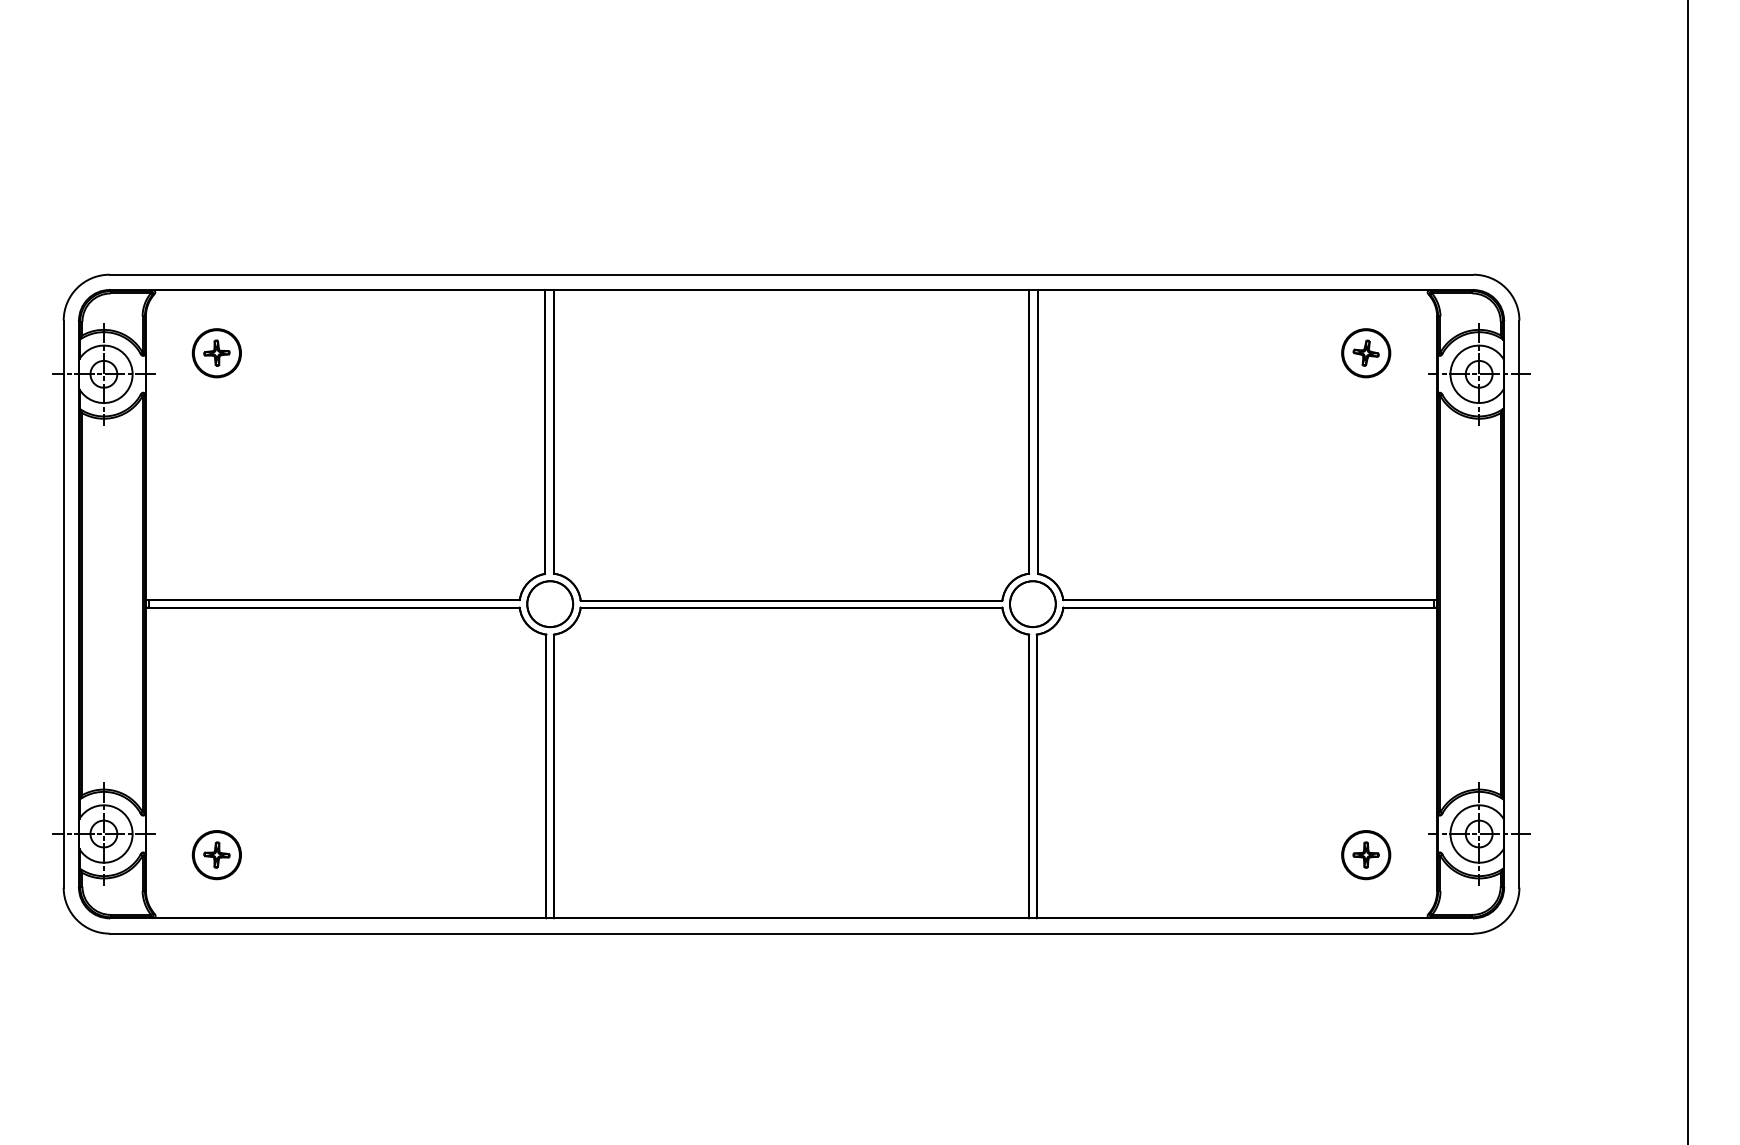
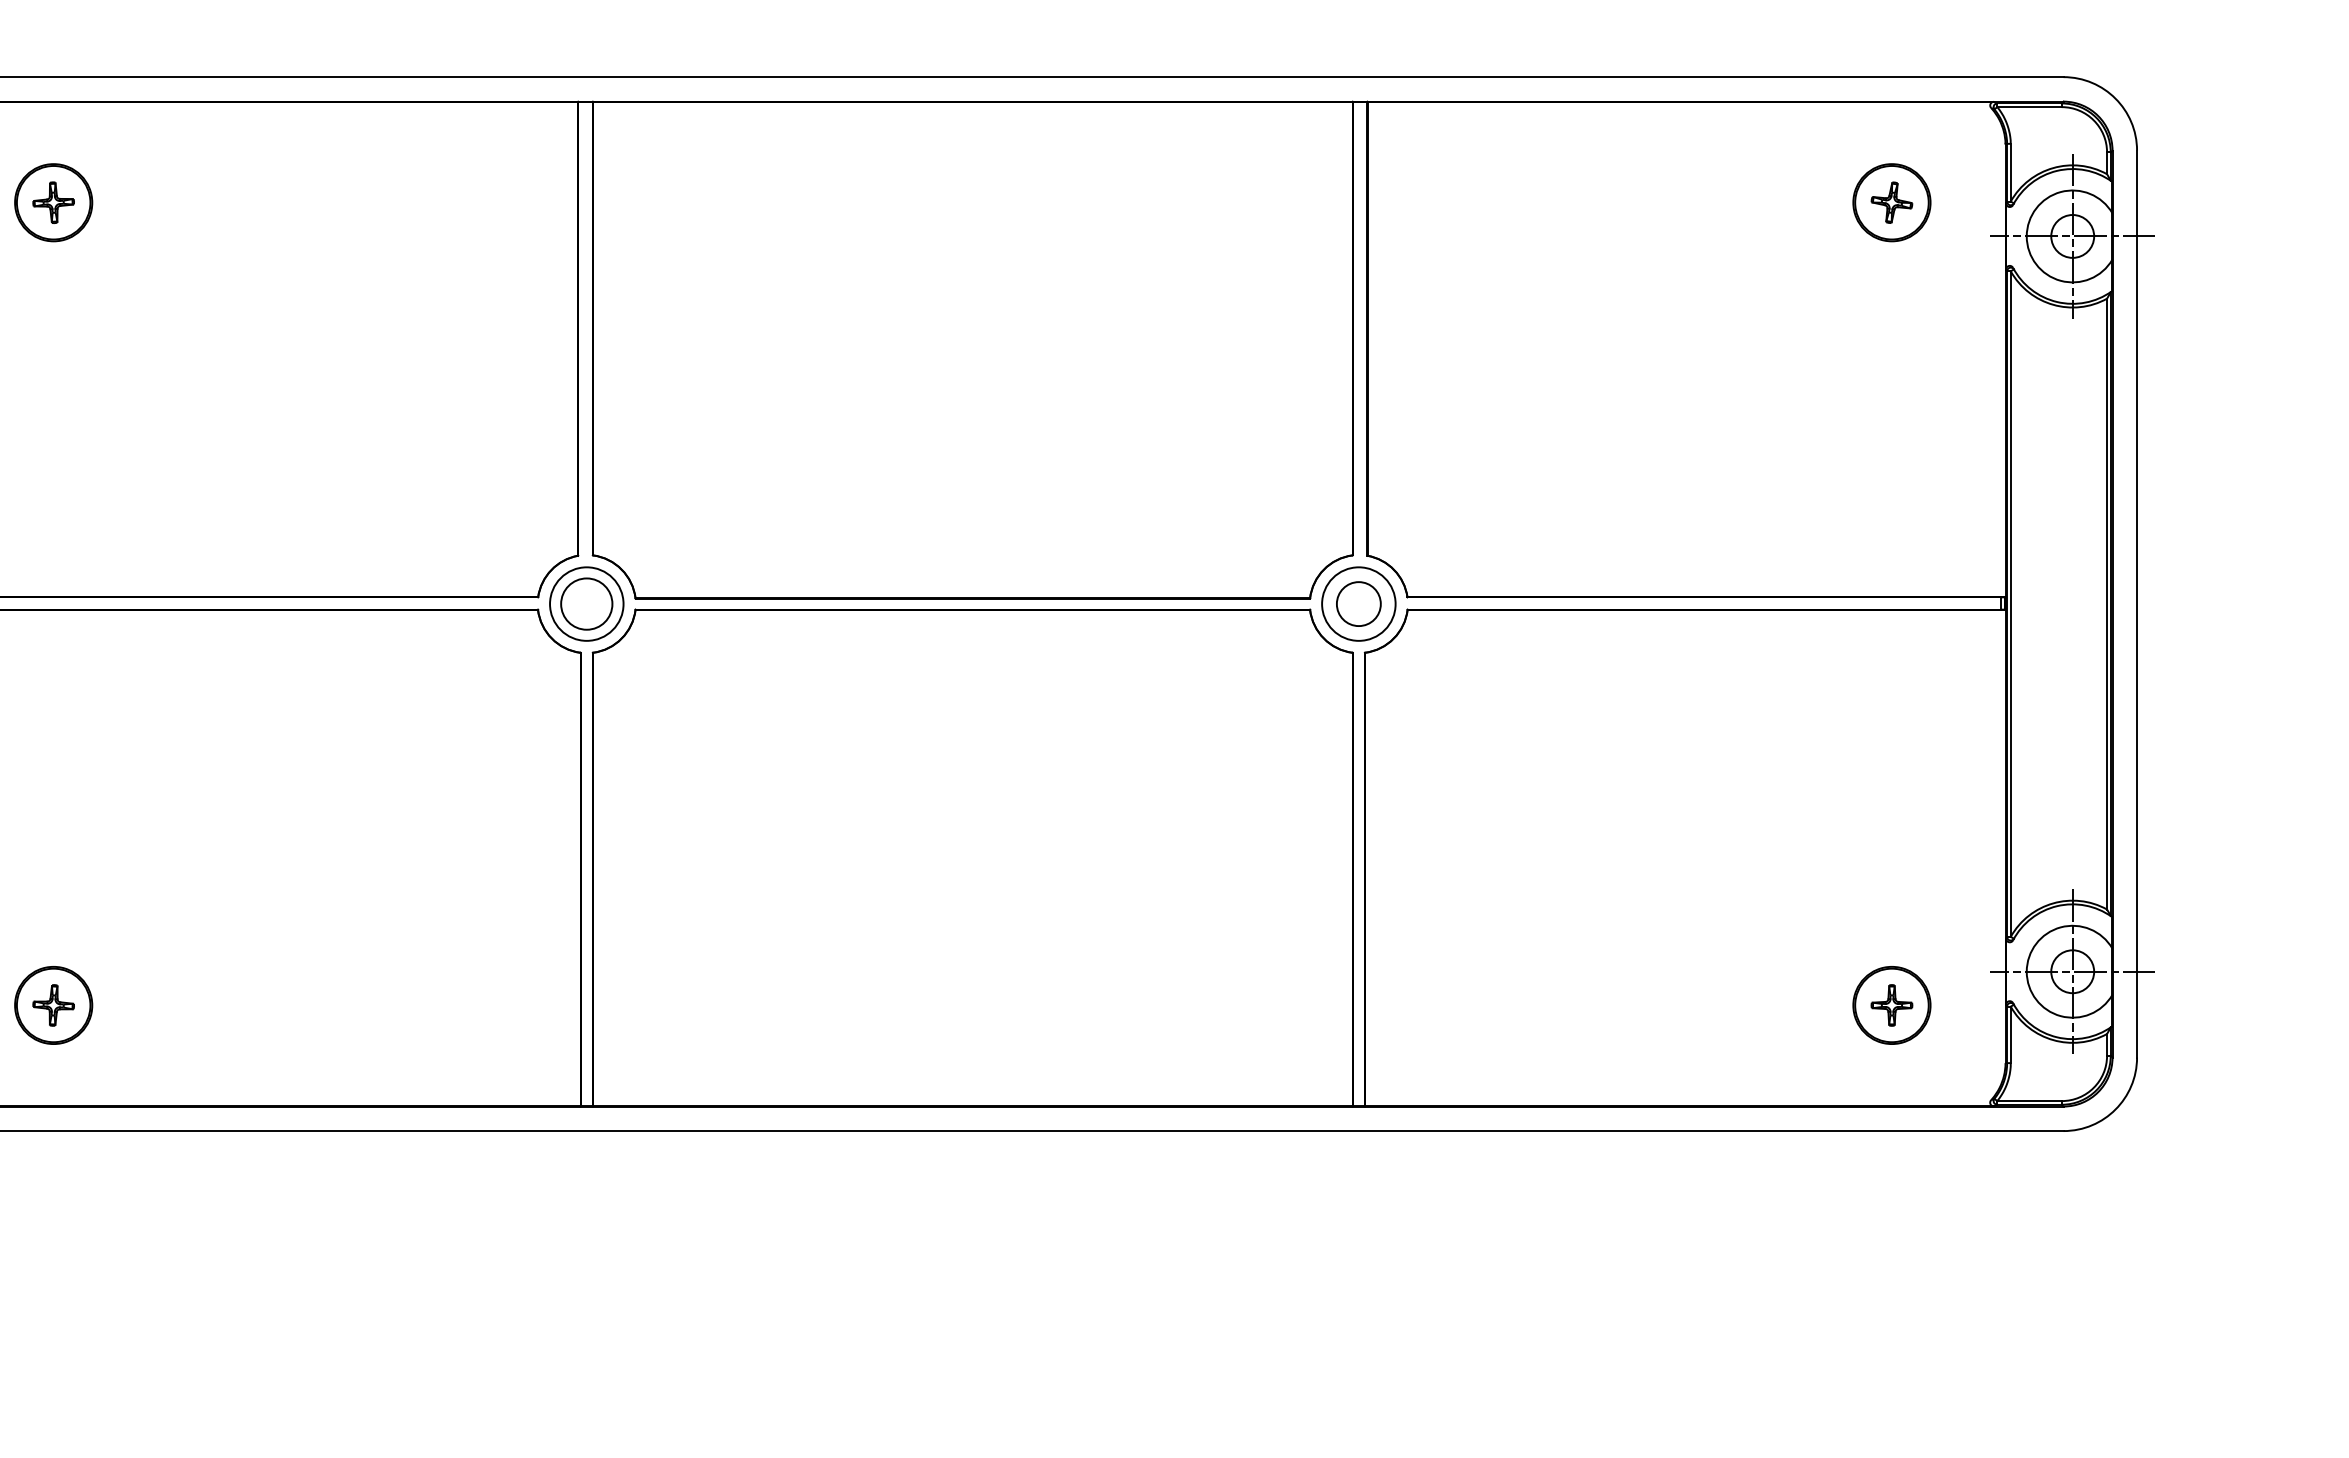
circle: (550, 604) -> (587, 604), size x0.7
circle: (1032, 604) -> (1358, 604), size x0.6

